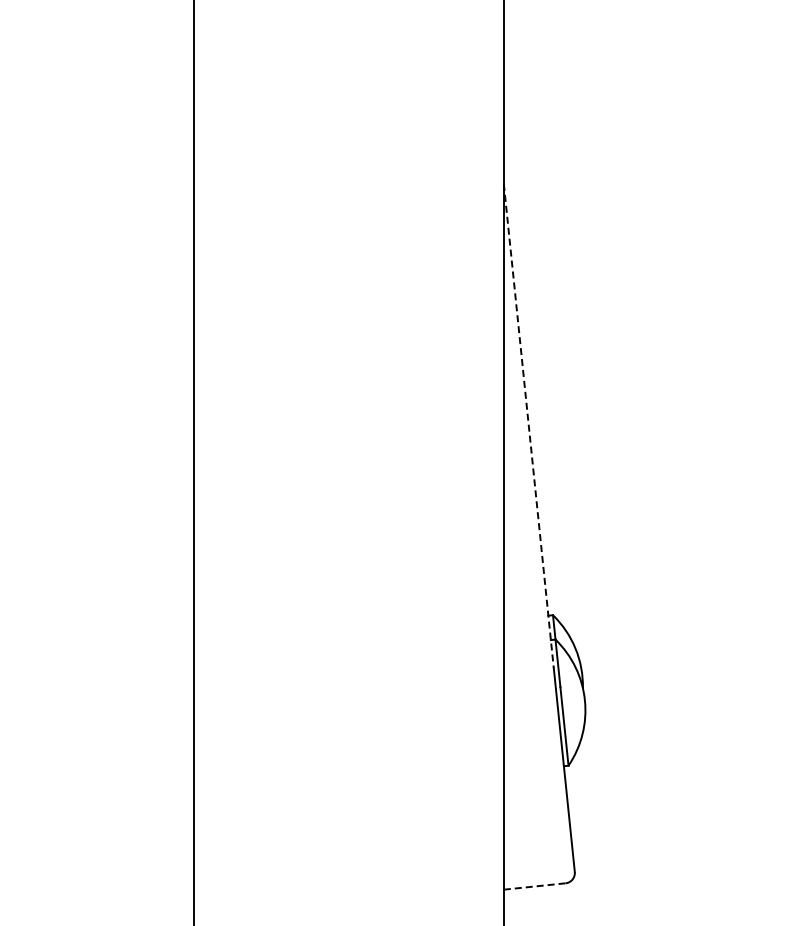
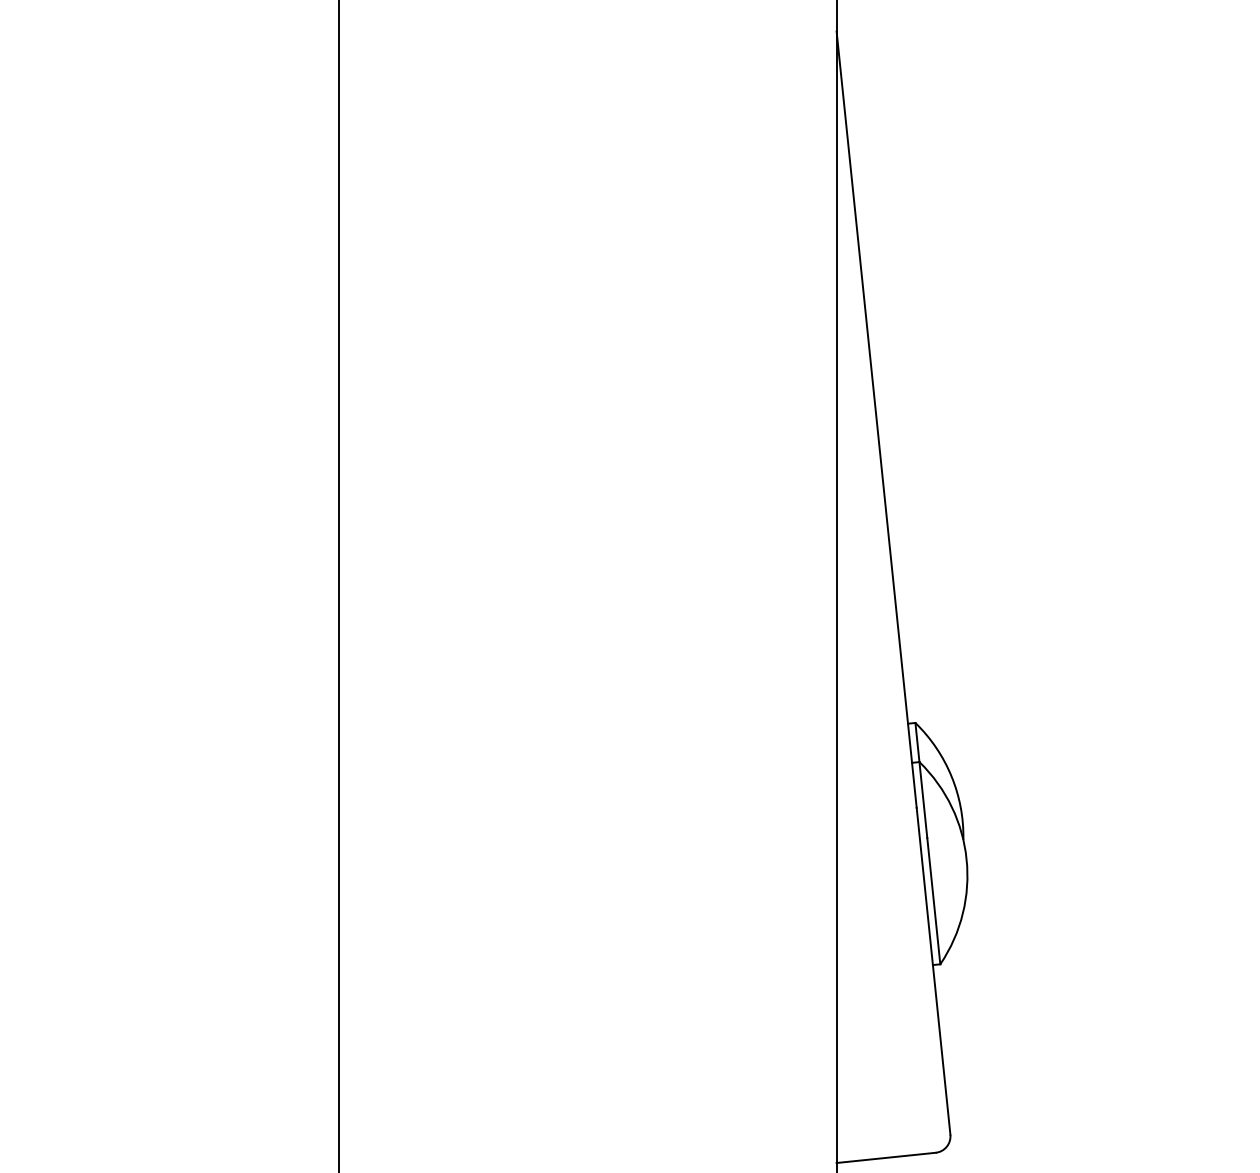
line: (528, 426) -> (876, 420), dashed -> solid
line: (535, 886) -> (887, 1157), dashed -> solid

